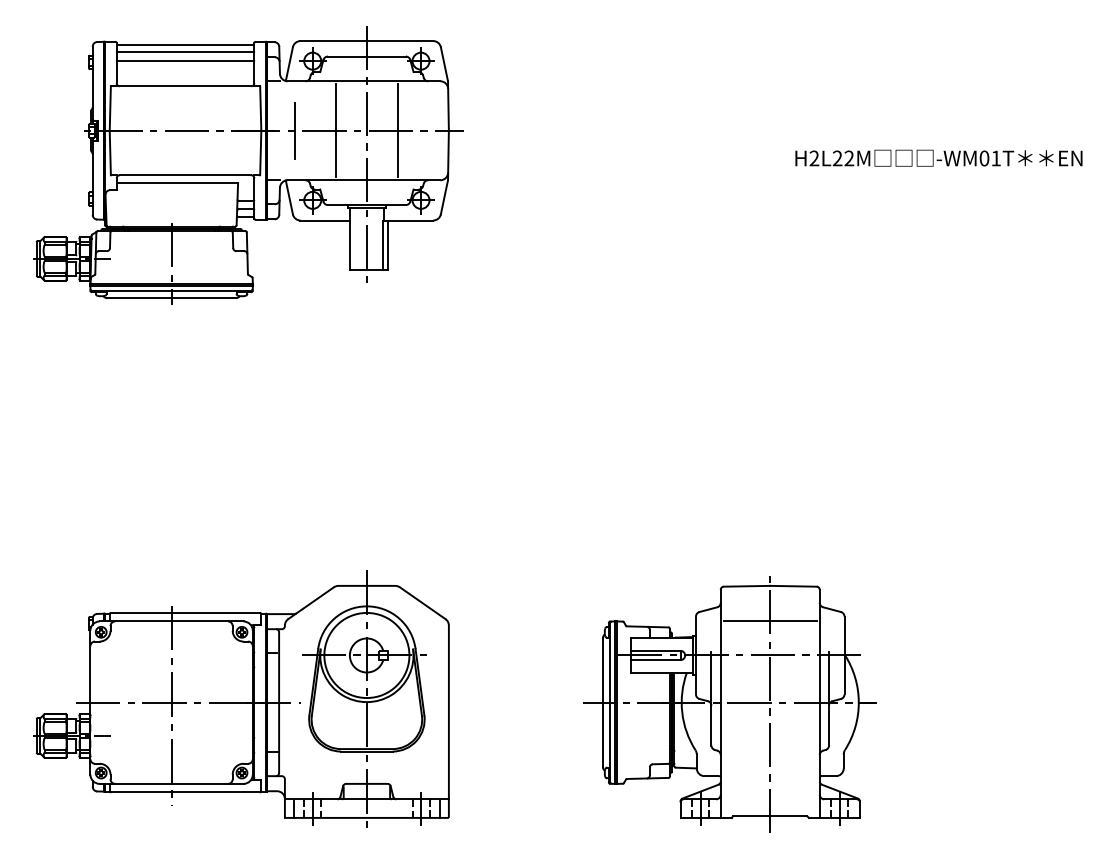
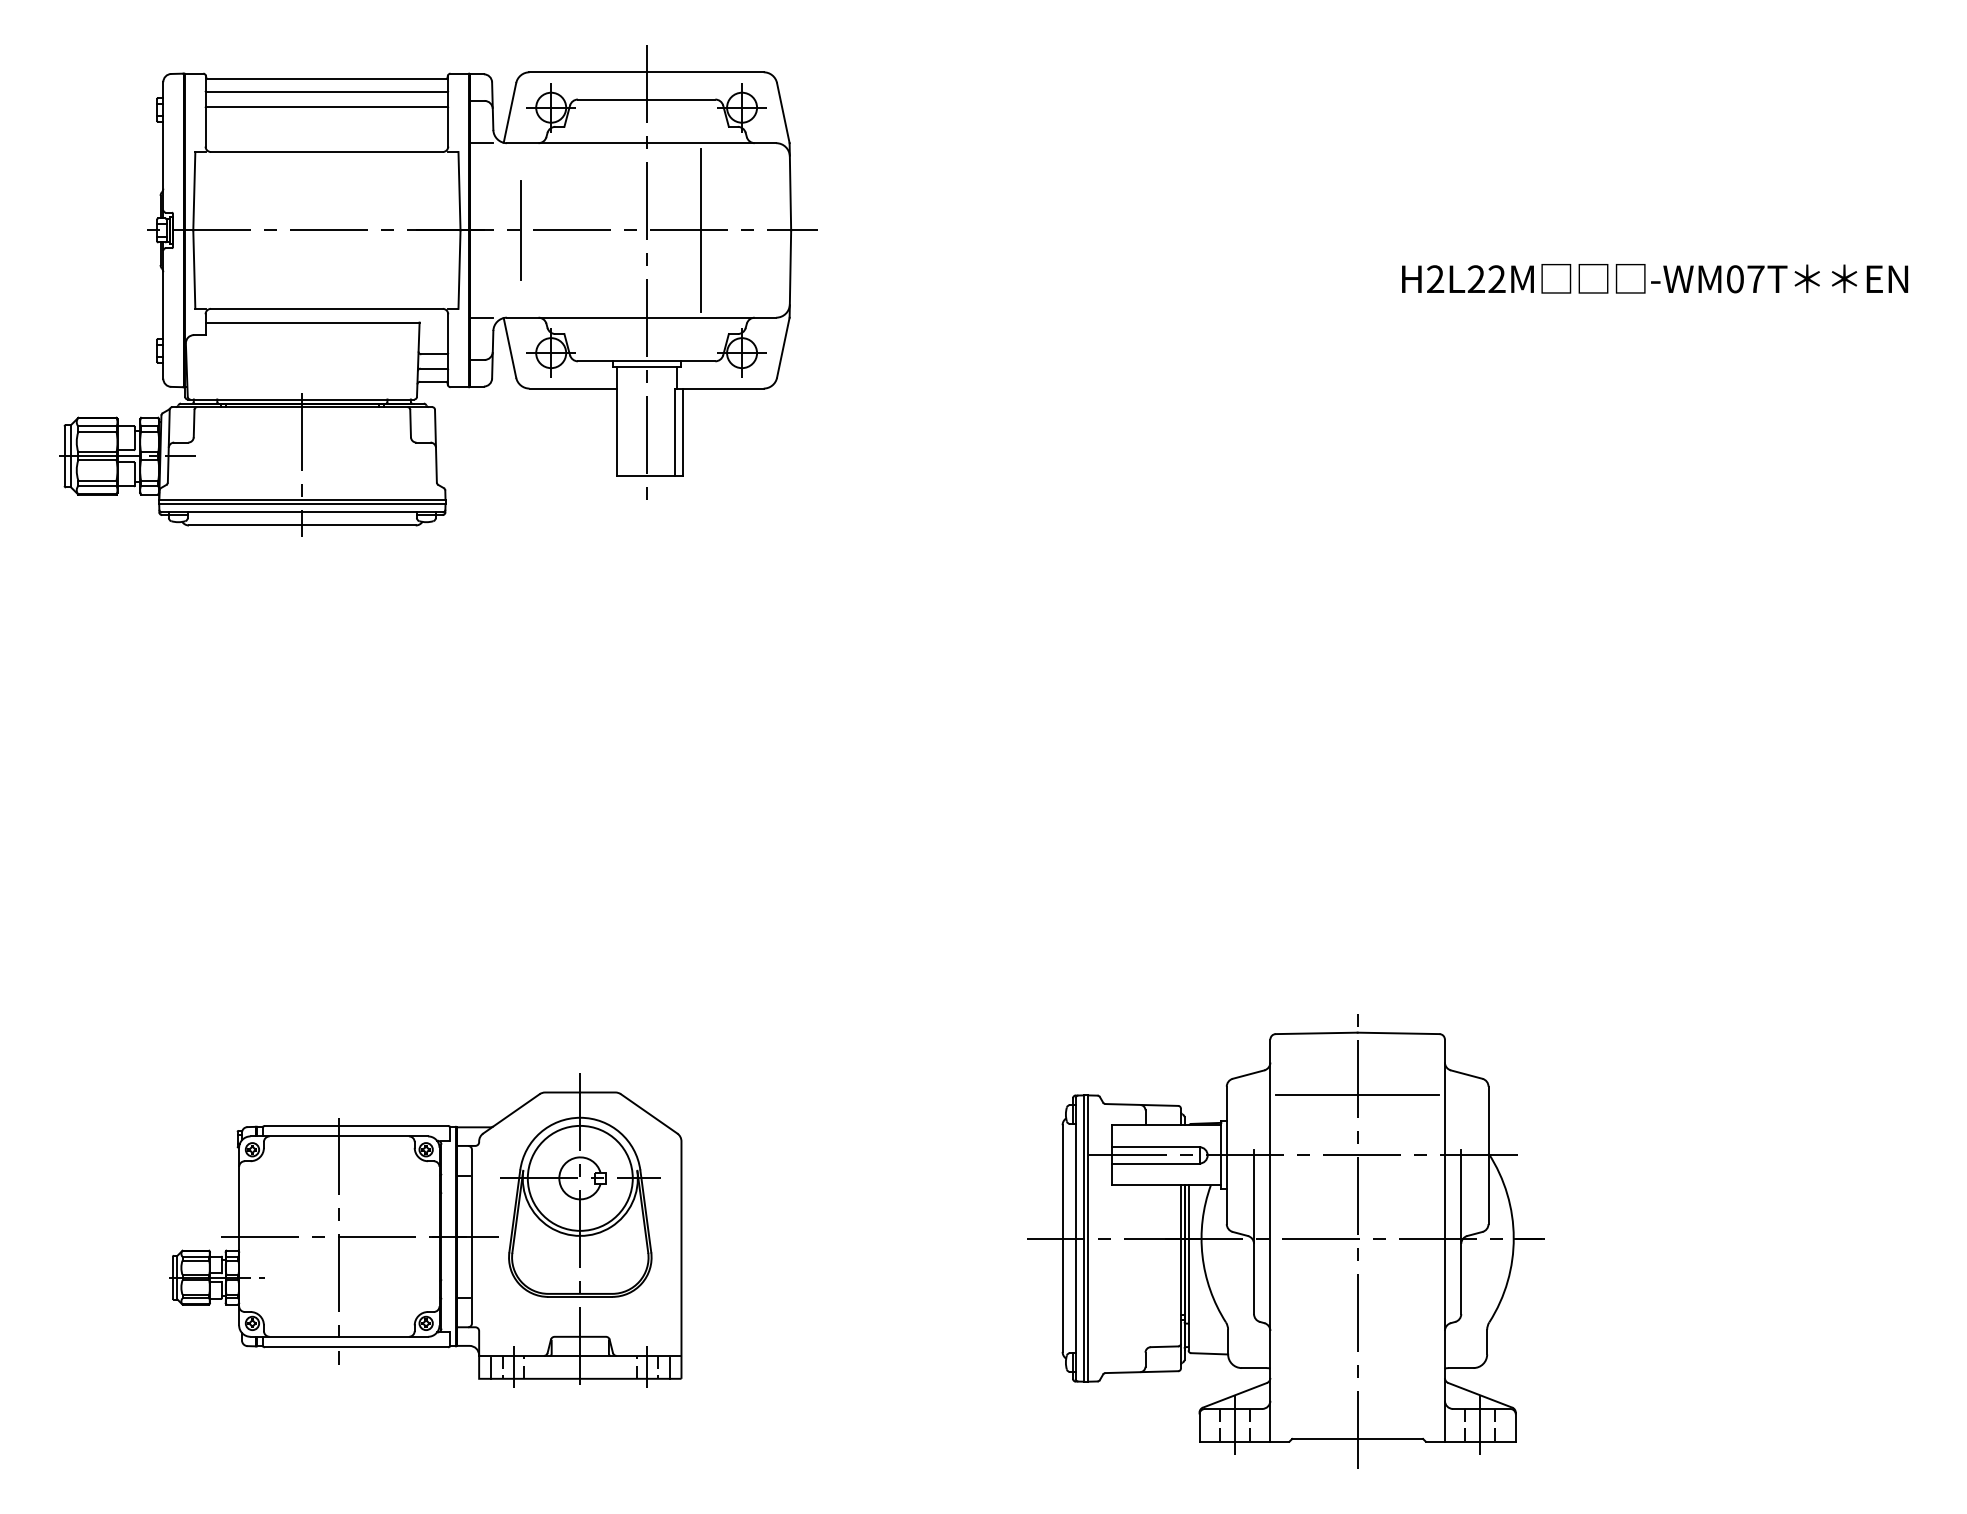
line: (335, 130) -> (591, 229), removed
text: (996, 158) -> (1756, 279), -WM01T -> -WM07T
part: (241, 698) -> (425, 1231), size x0.7

